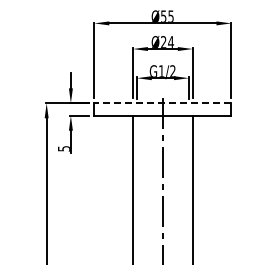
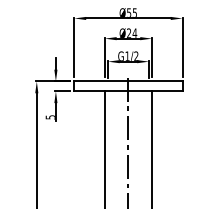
line: (162, 103) -> (128, 81), dashed -> solid

